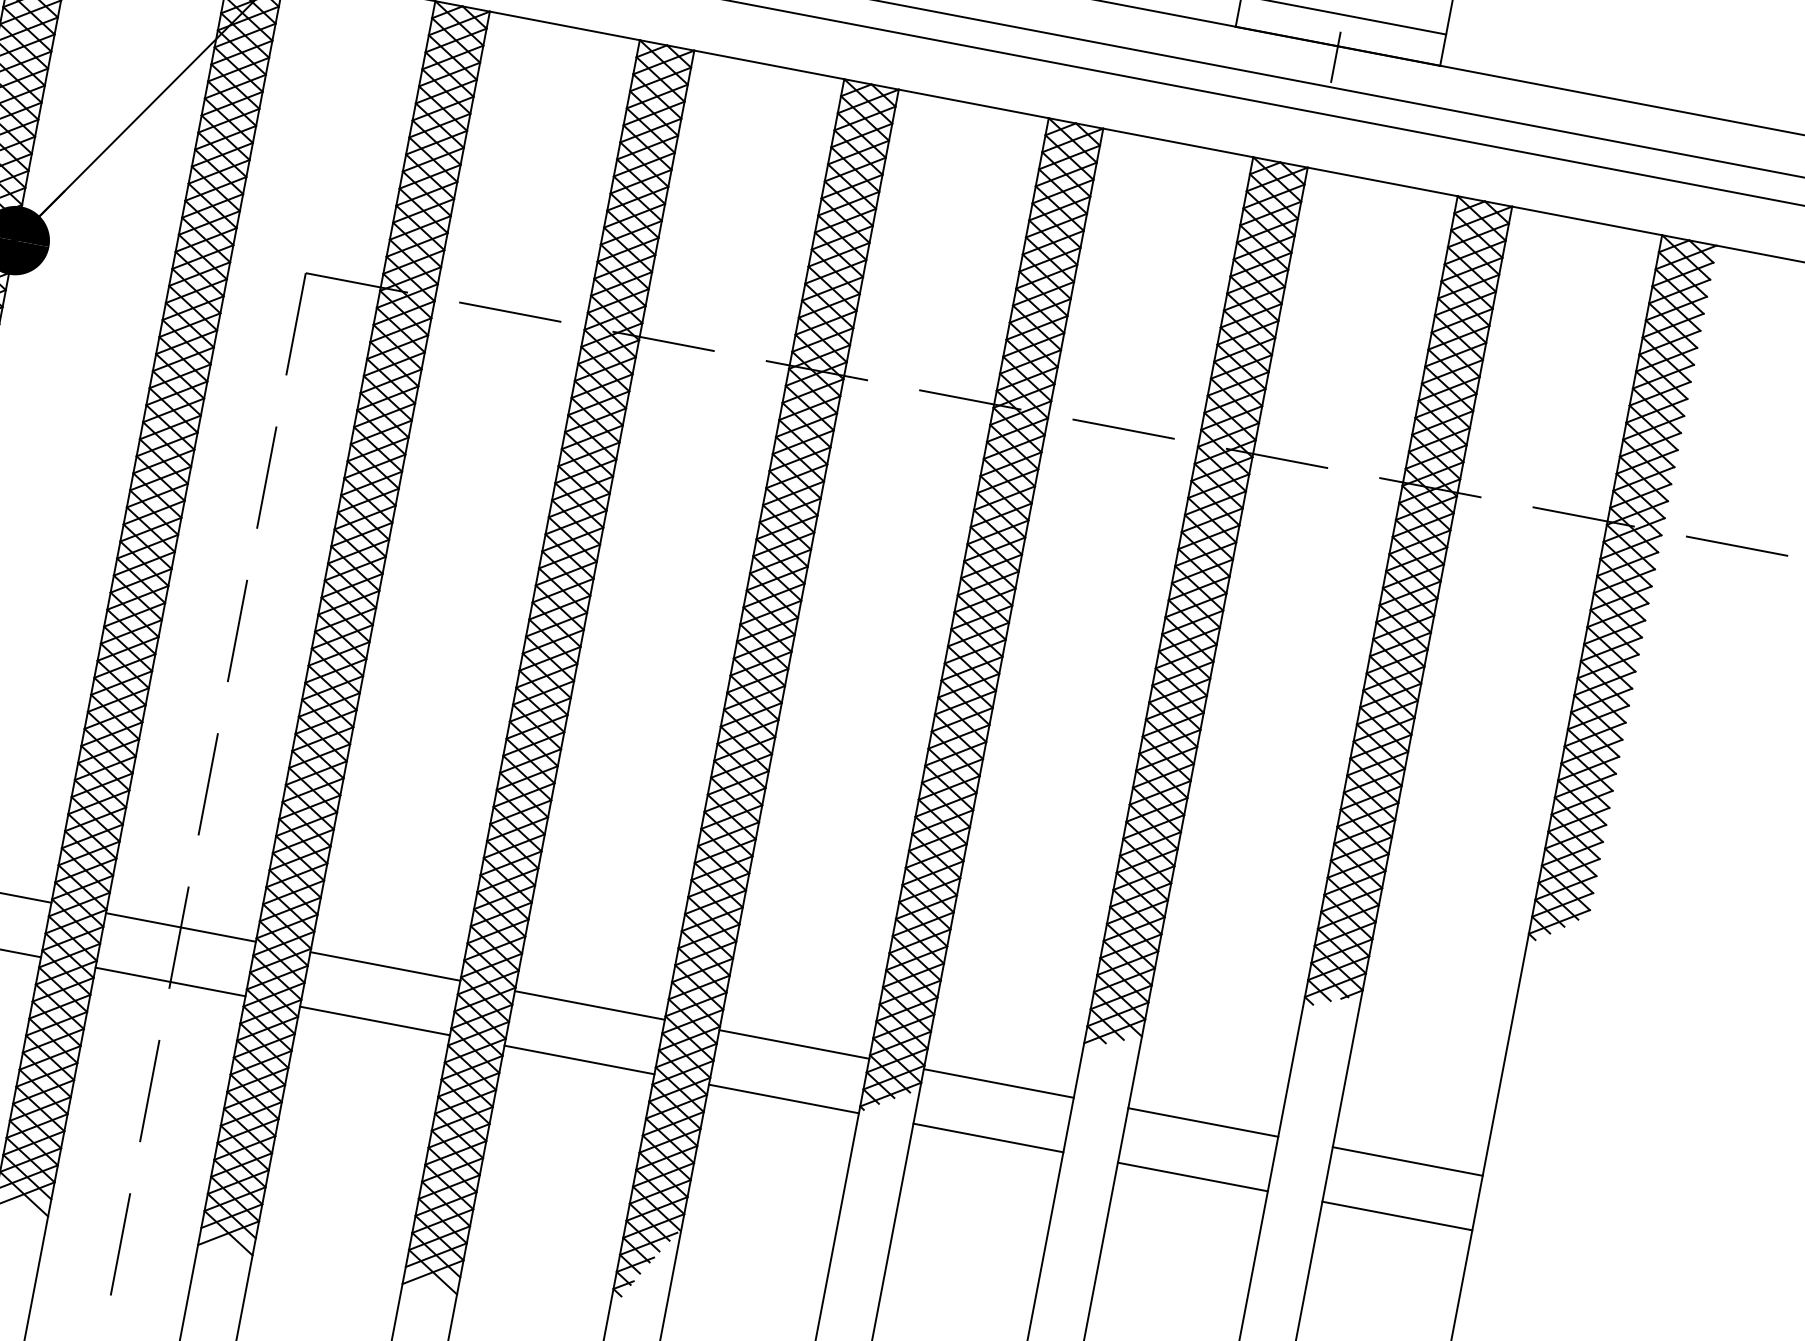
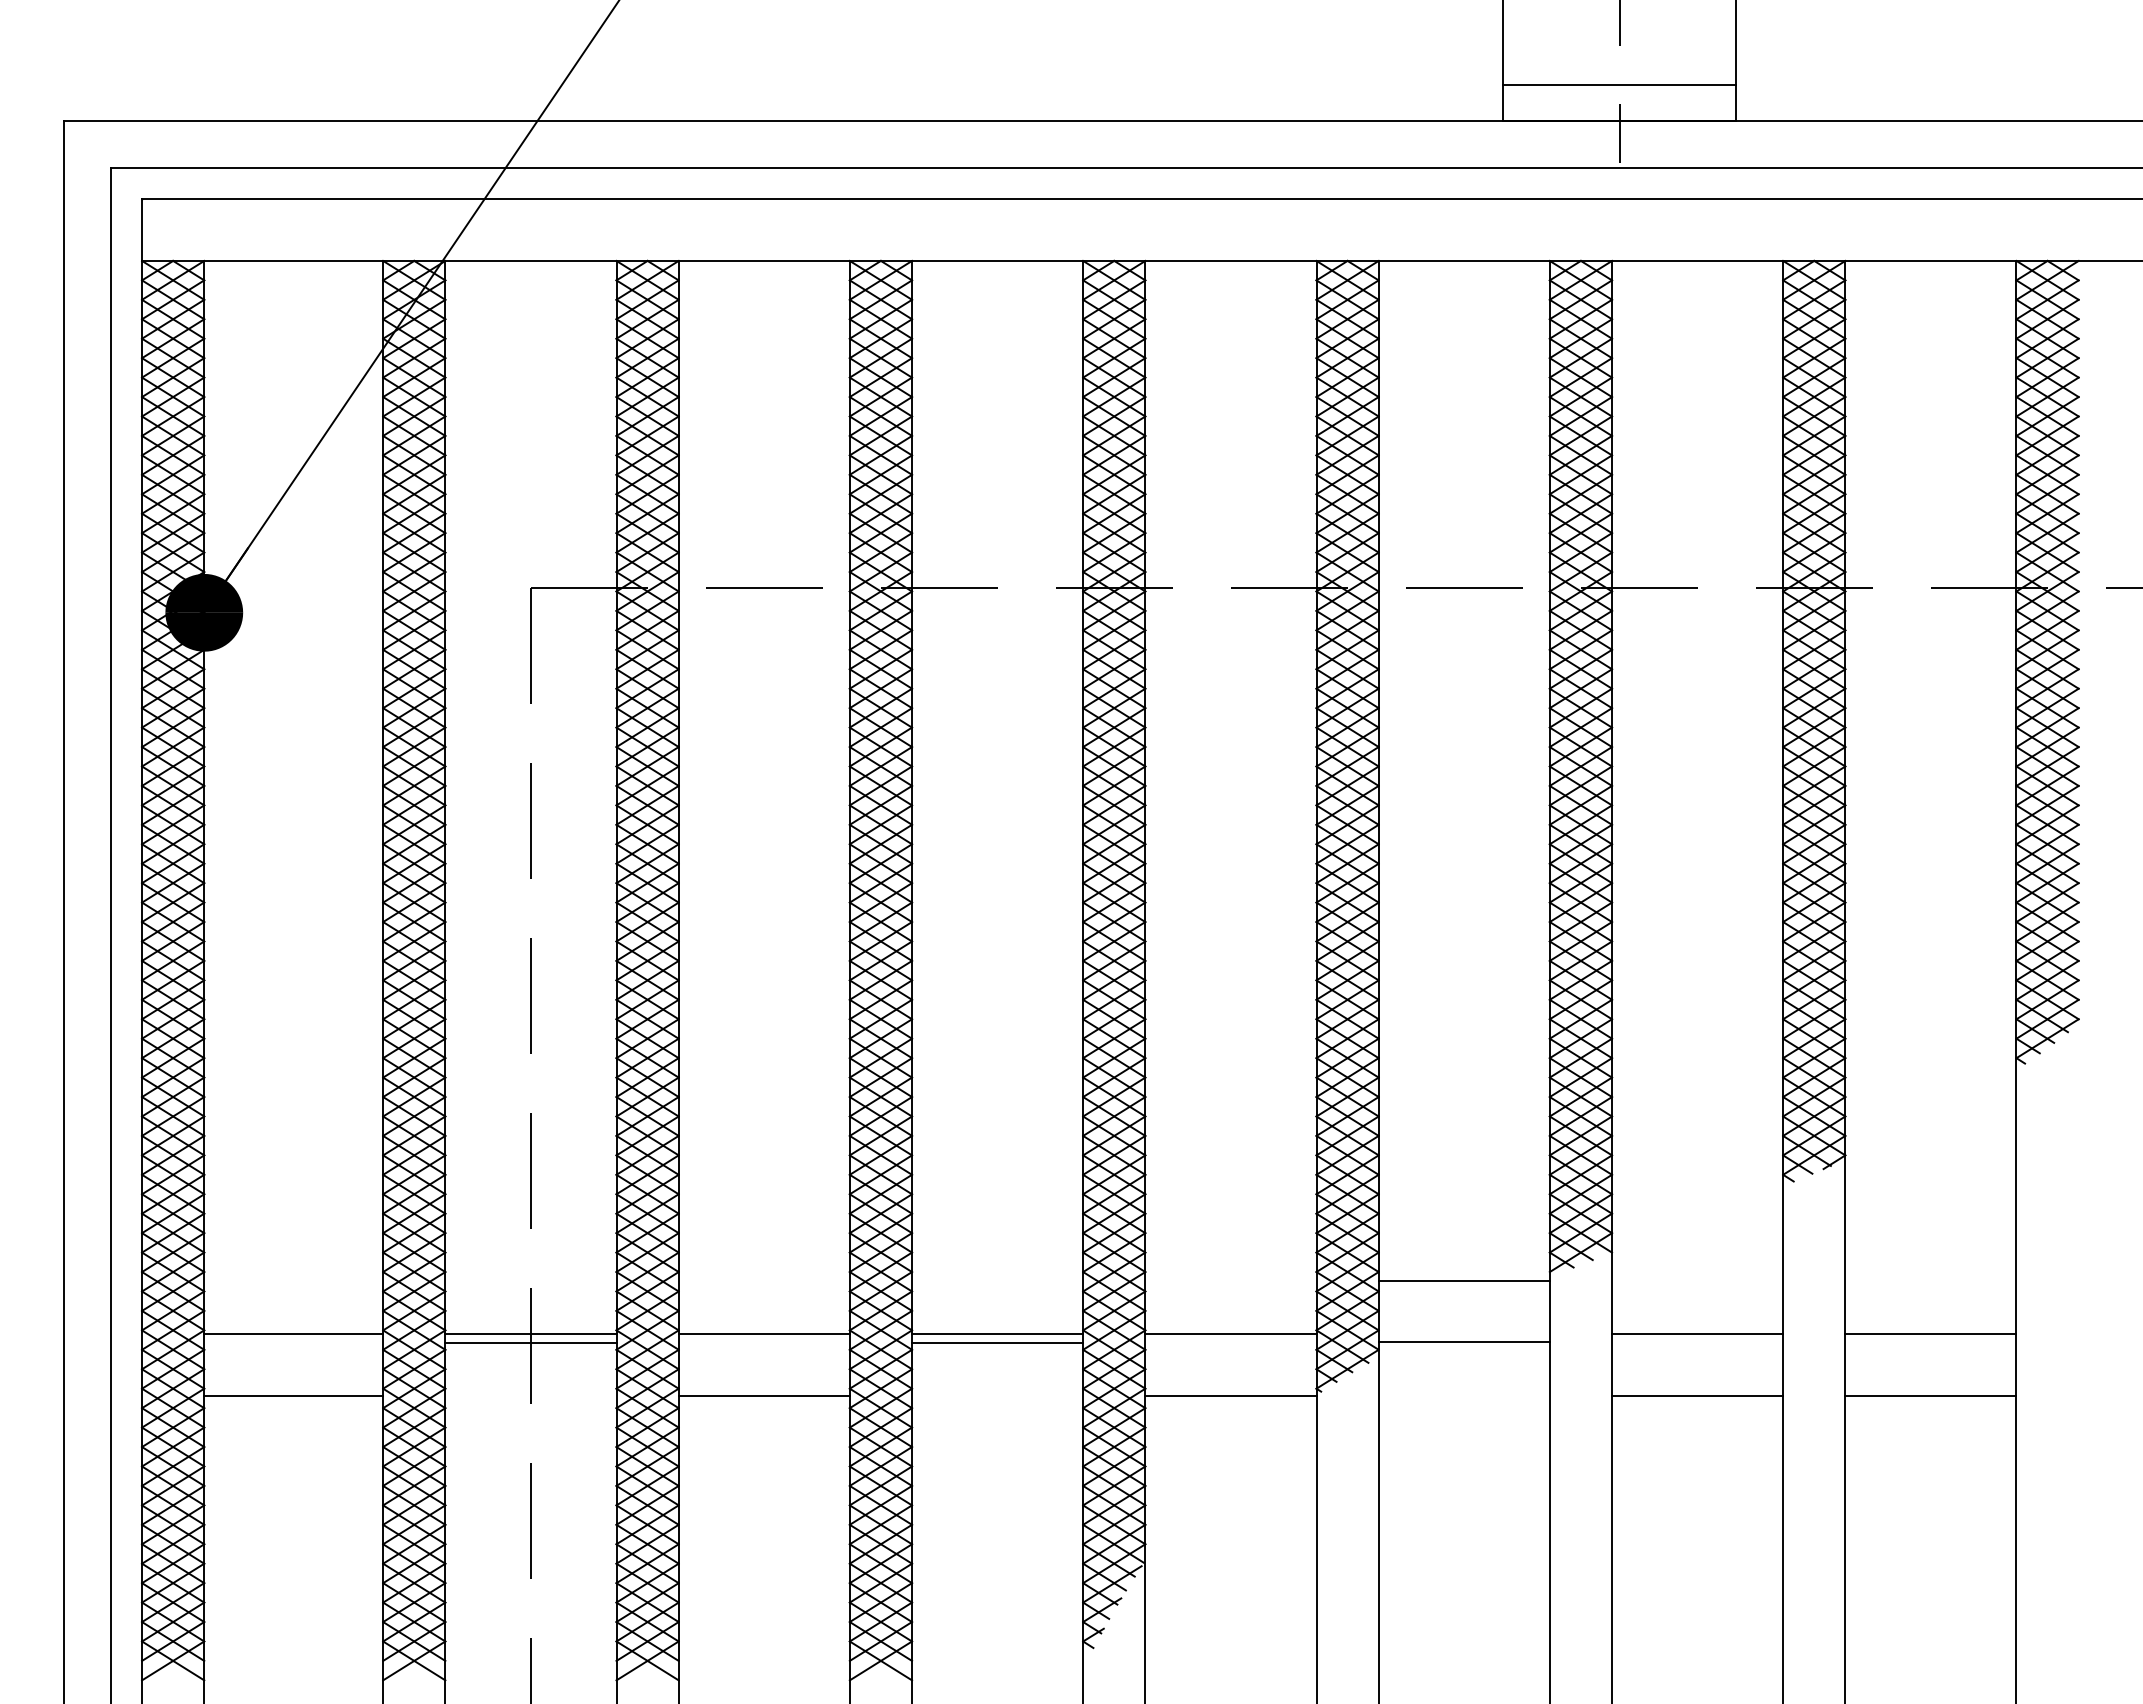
line: (170, 981) -> (530, 1343), moved
line: (579, 1059) -> (997, 1343), moved
line: (998, 1083) -> (1463, 1281), moved
line: (987, 1137) -> (1463, 1342), moved

